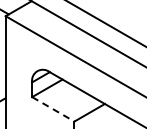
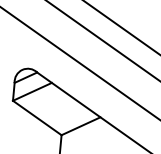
line: (53, 109) -> (37, 118), dashed -> solid

